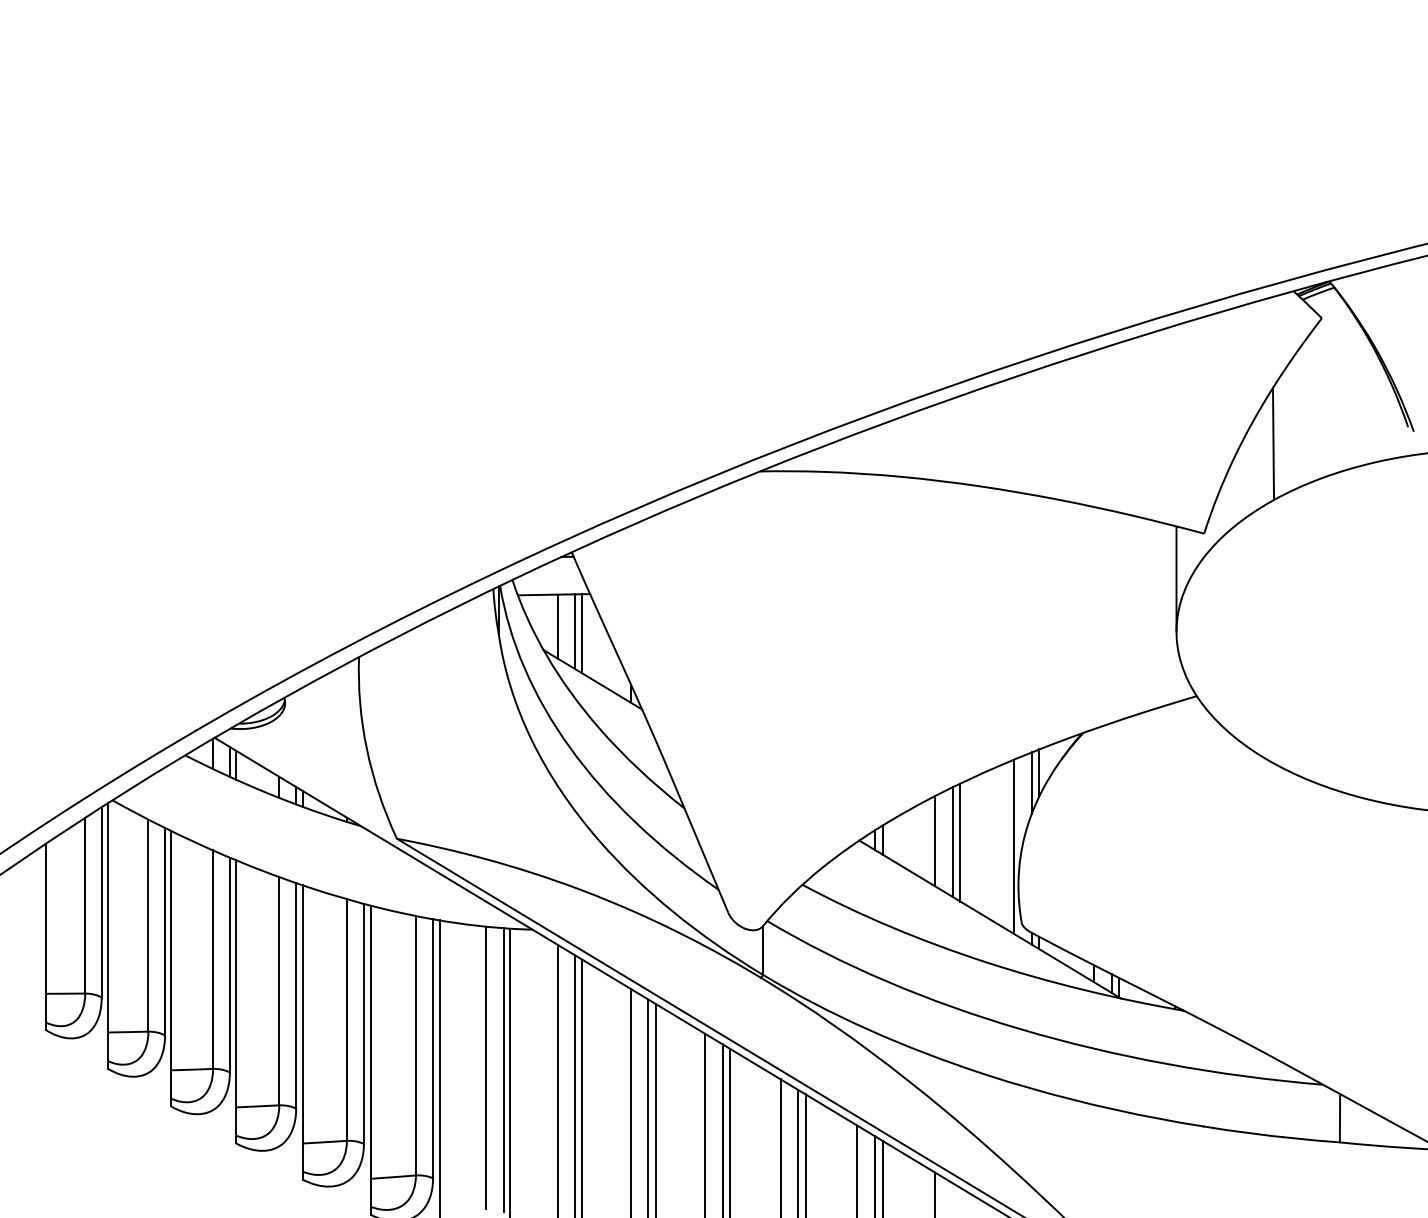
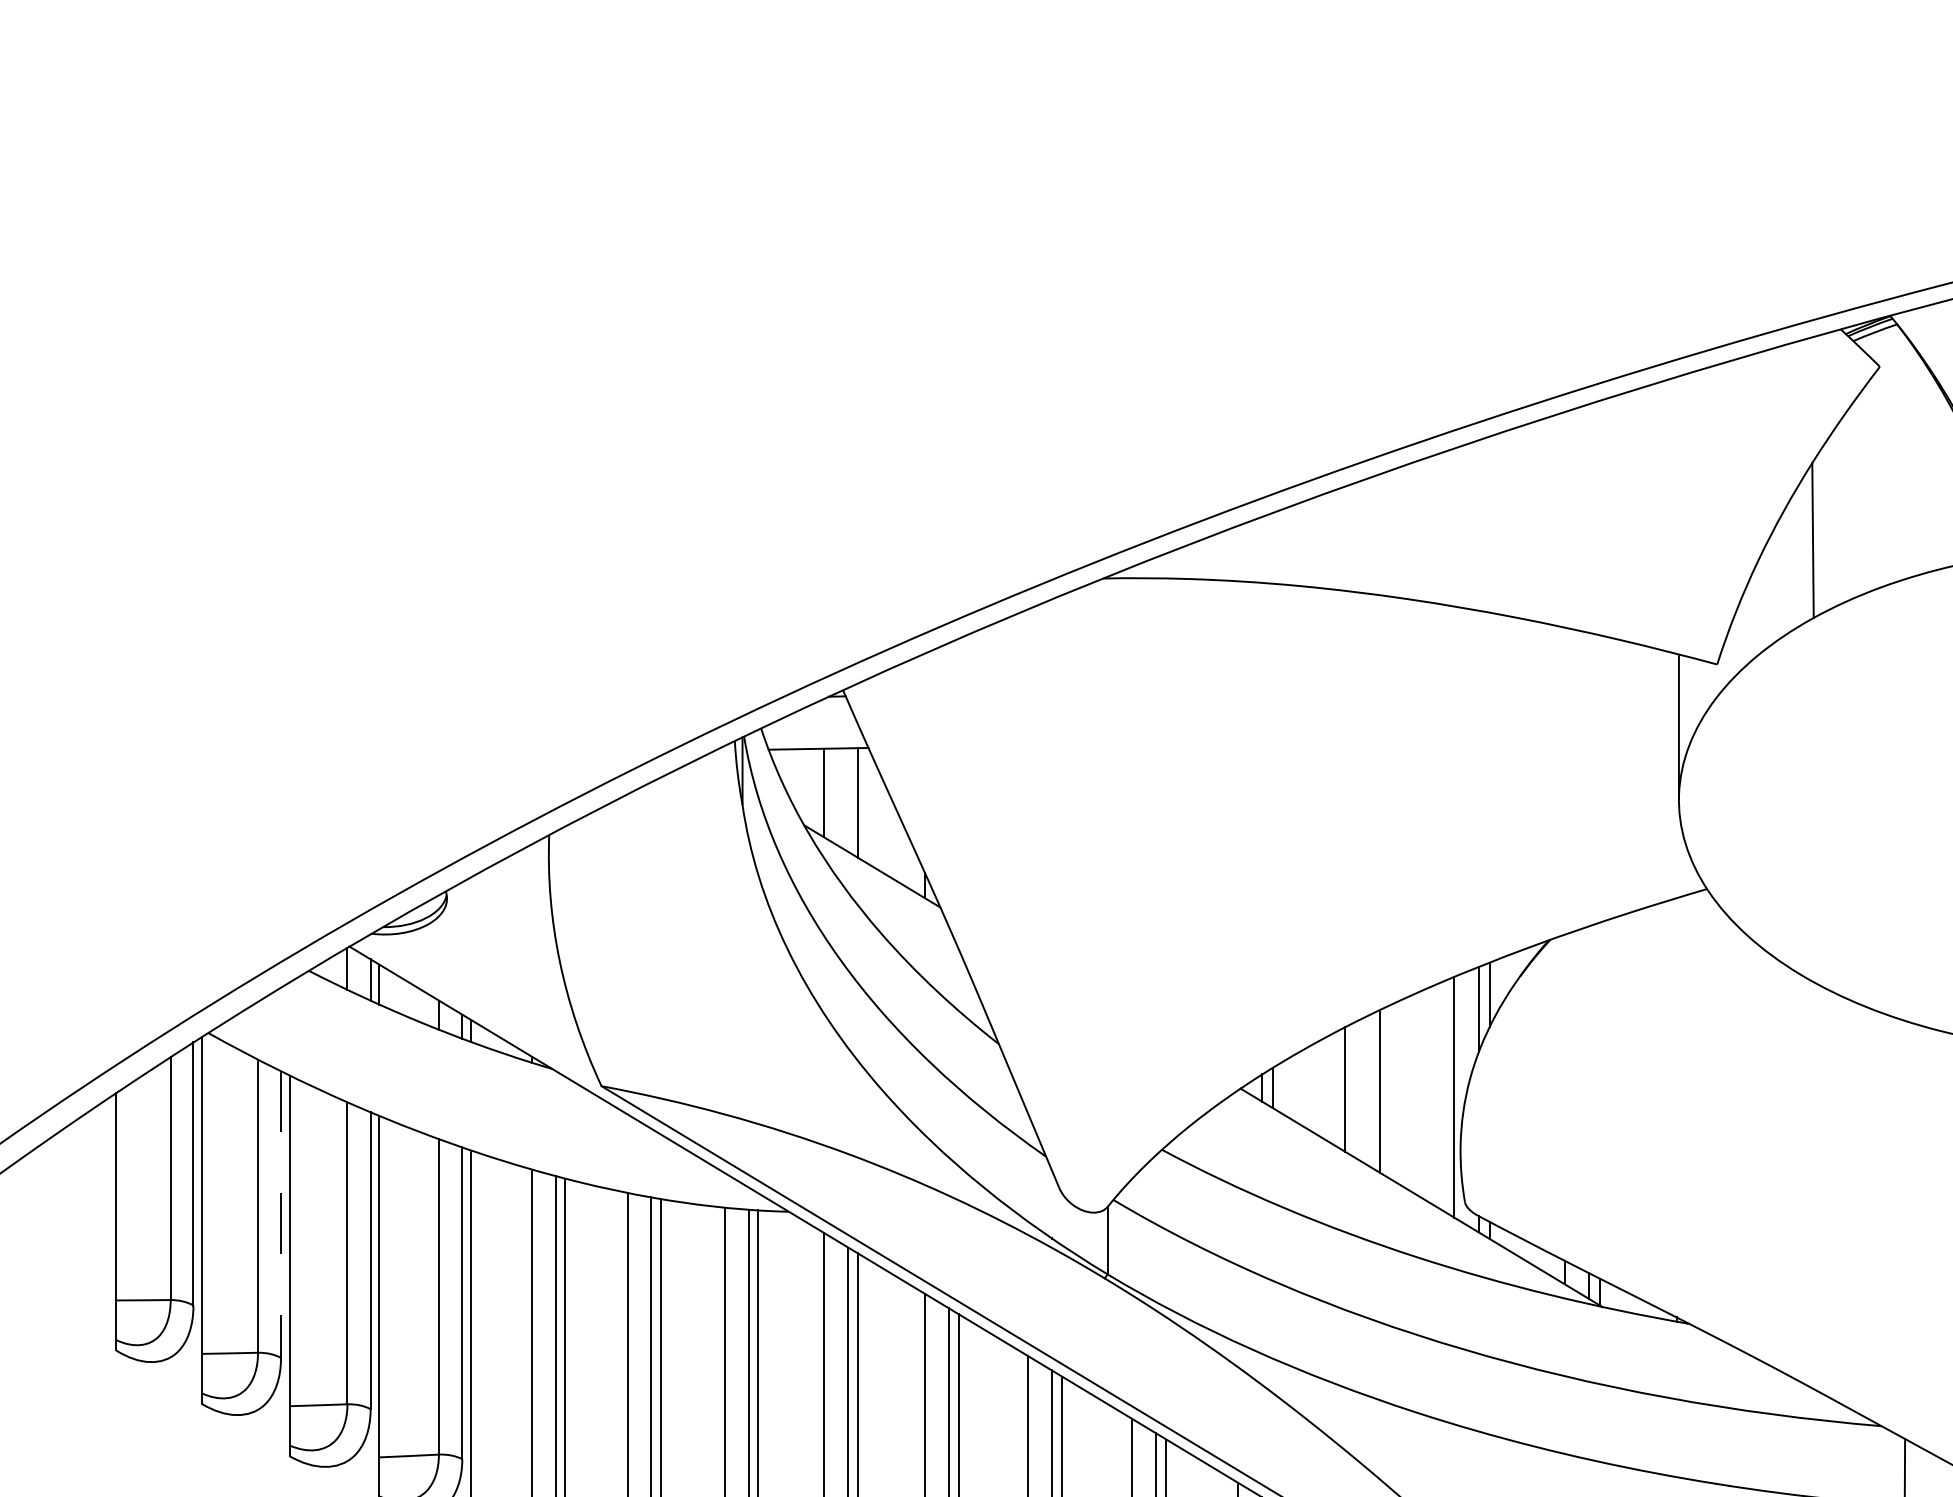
line: (575, 631) -> (848, 799), removed
line: (952, 842) -> (1369, 1091), removed
line: (165, 931) -> (281, 1214), solid -> dashed

